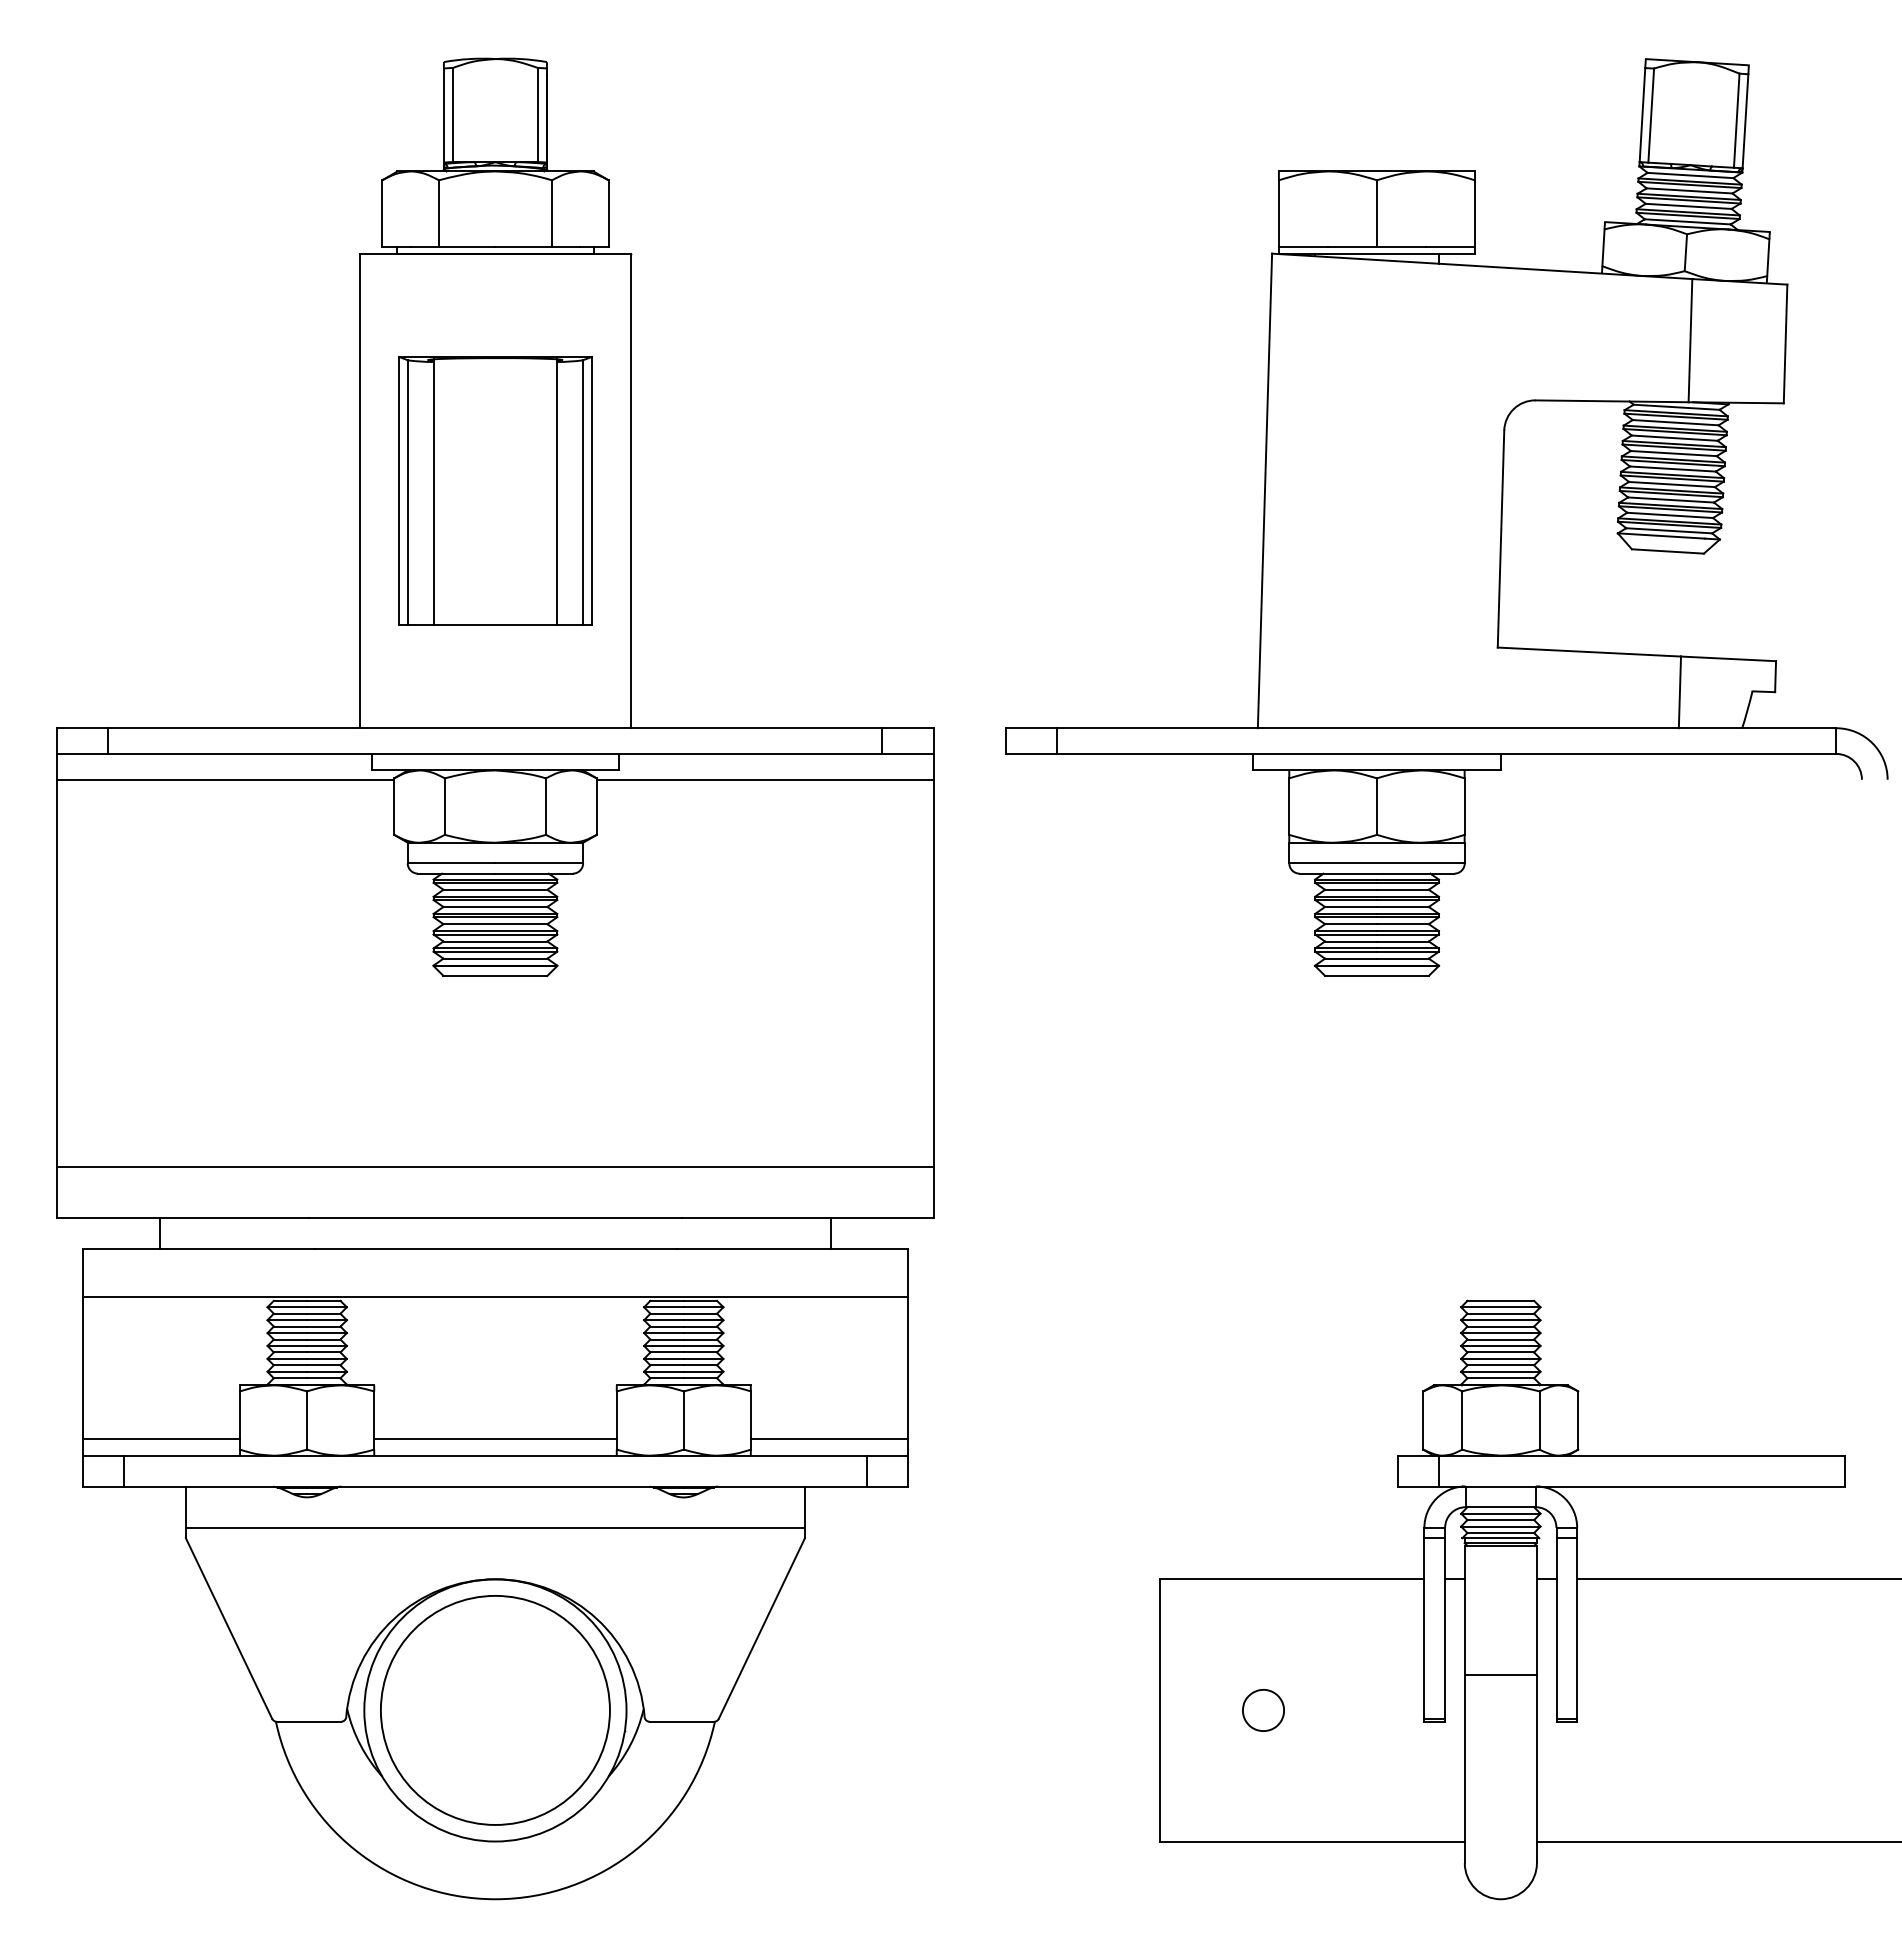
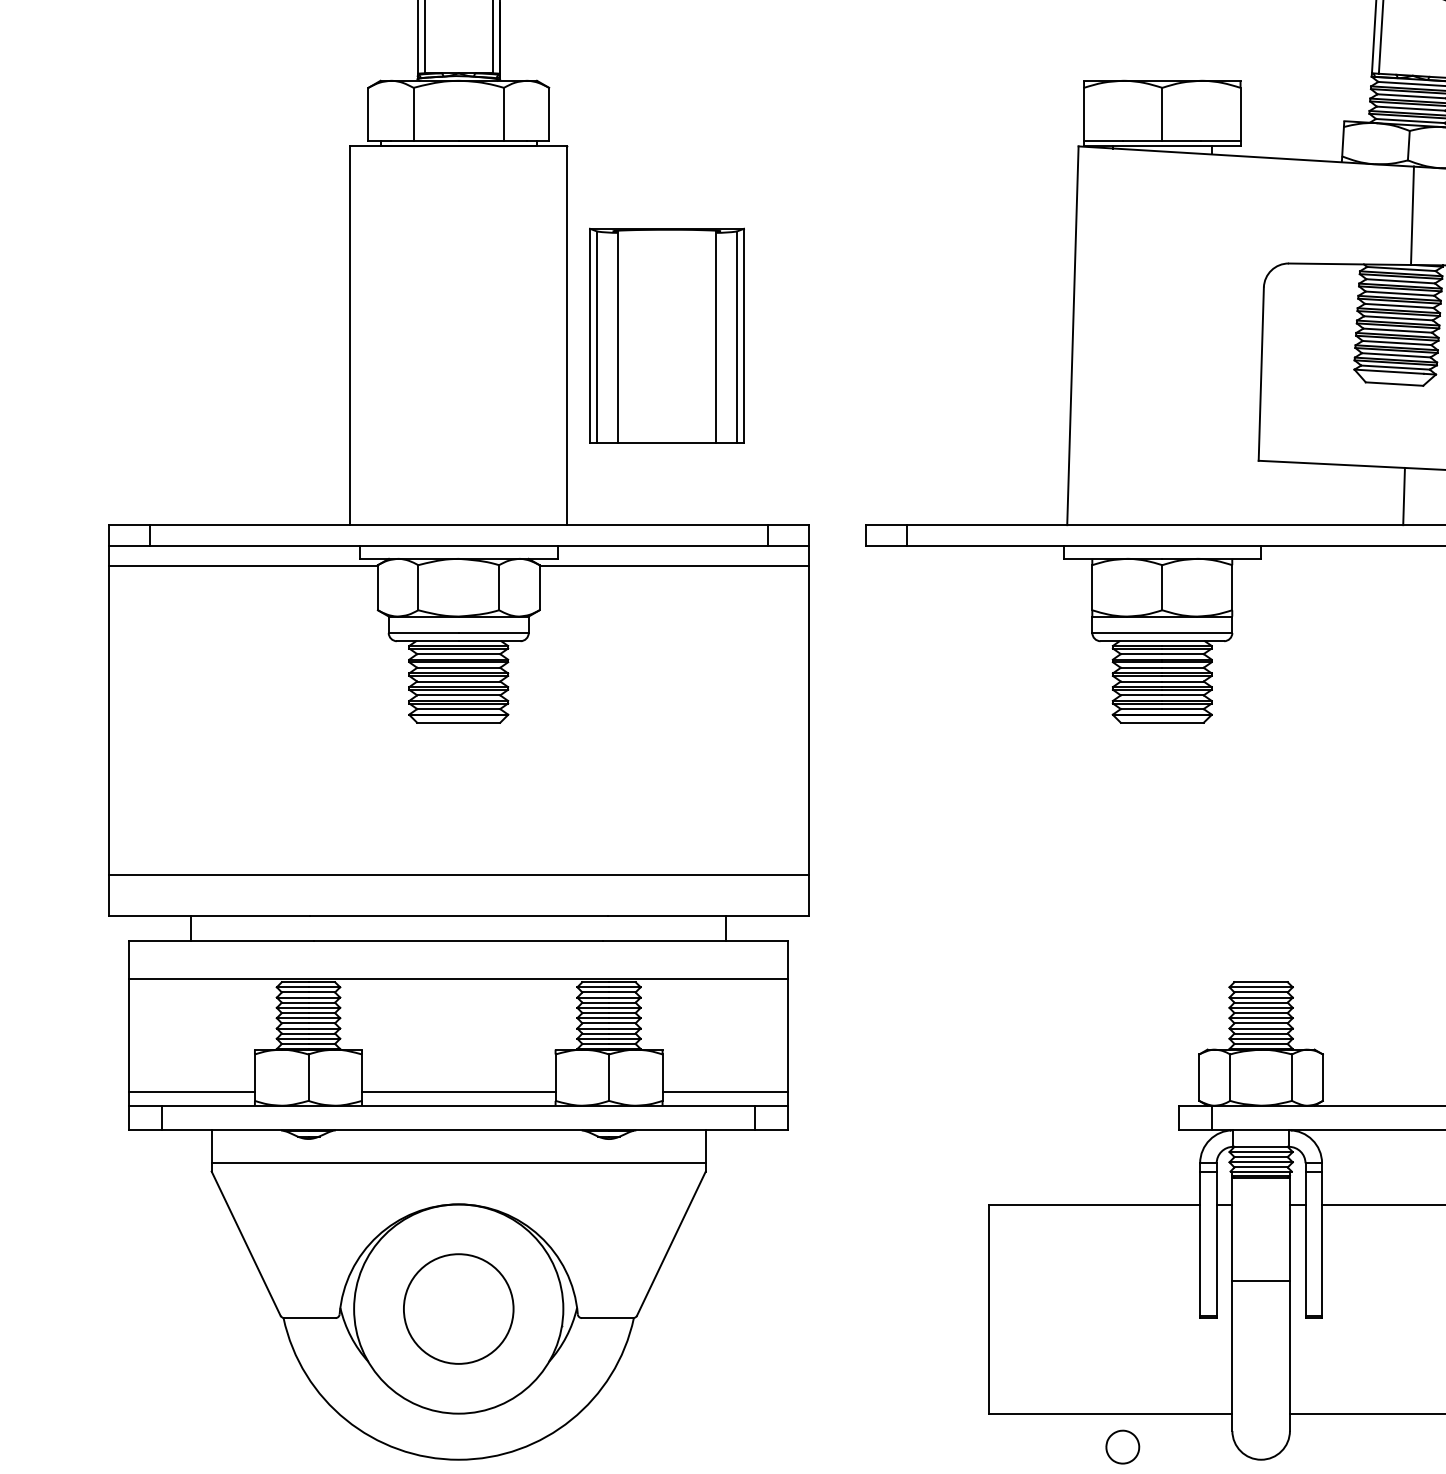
part: (495, 490) -> (667, 335), moved
circle: (494, 1709) -> (457, 1308), size x0.6
part: (1263, 1709) -> (1122, 1446), moved

